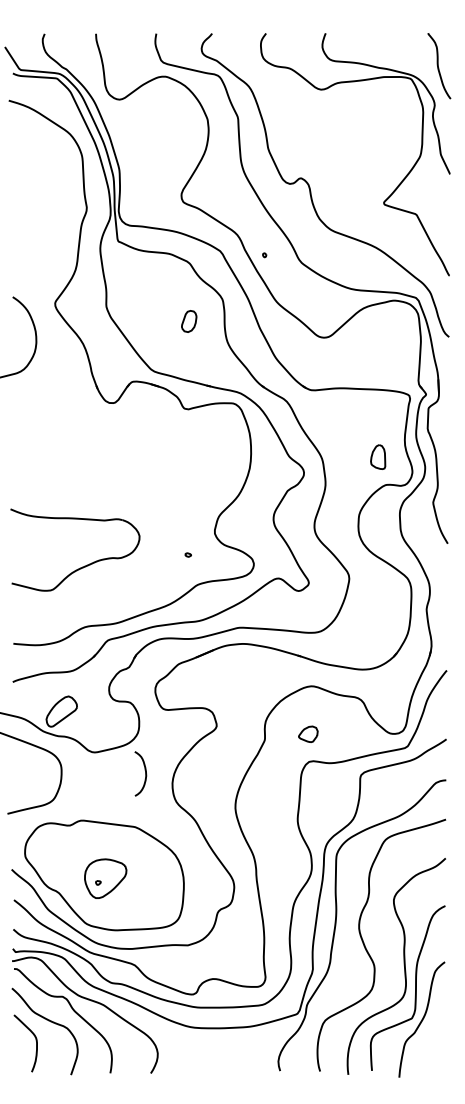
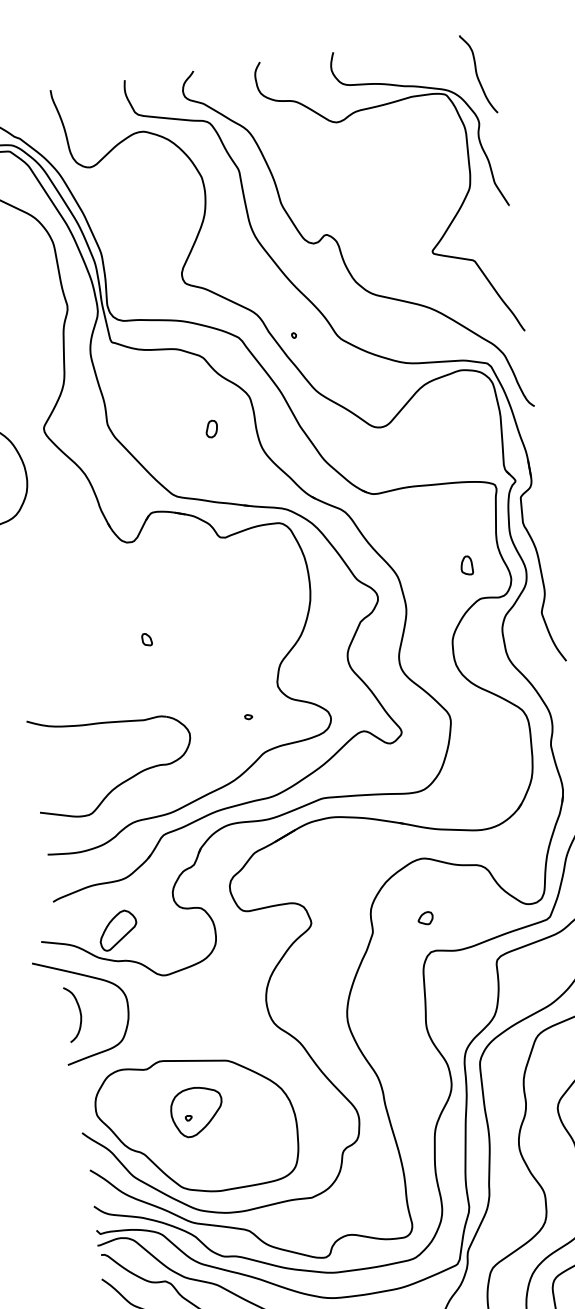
part: (188, 320) -> (210, 428), size x0.62
part: (378, 456) -> (466, 564), size x0.62
part: (114, 482) -> (146, 639), added
part: (84, 565) -> (126, 778), moved
part: (308, 734) -> (425, 918), size x0.62
curve: (144, 770) -> (78, 1009), moved
part: (105, 878) -> (196, 1111), moved

